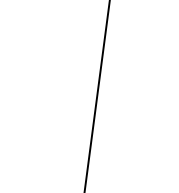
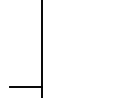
line: (53, 177) -> (25, 87), added

